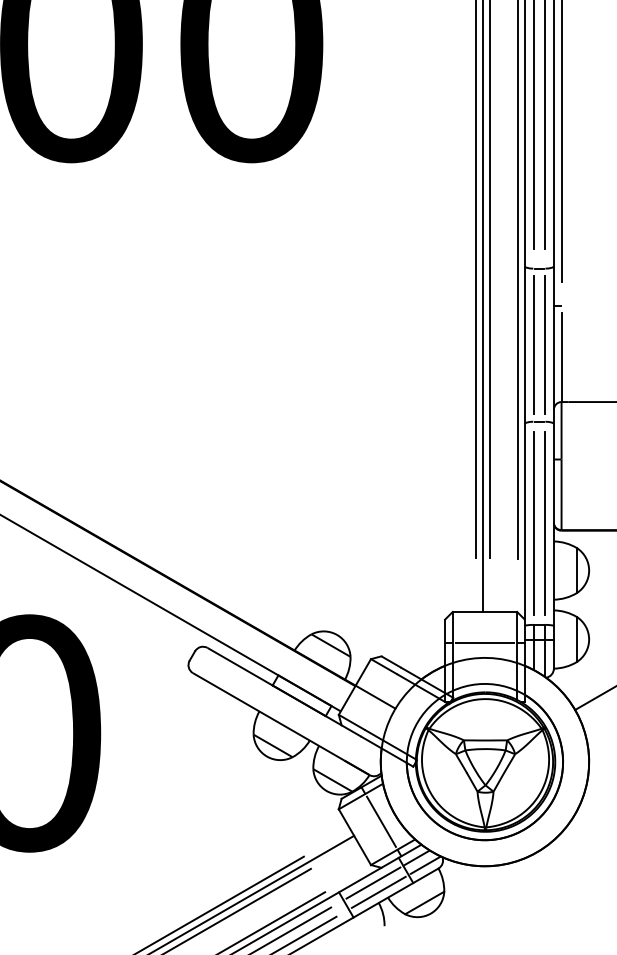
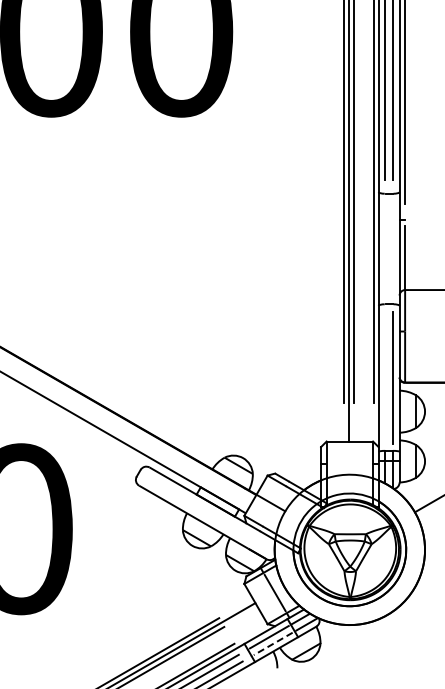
line: (534, 344) -> (385, 248), removed
line: (544, 344) -> (392, 248), removed
line: (534, 523) -> (385, 377), removed
line: (484, 642) -> (349, 463), removed
line: (377, 893) -> (272, 644), solid -> dashed

